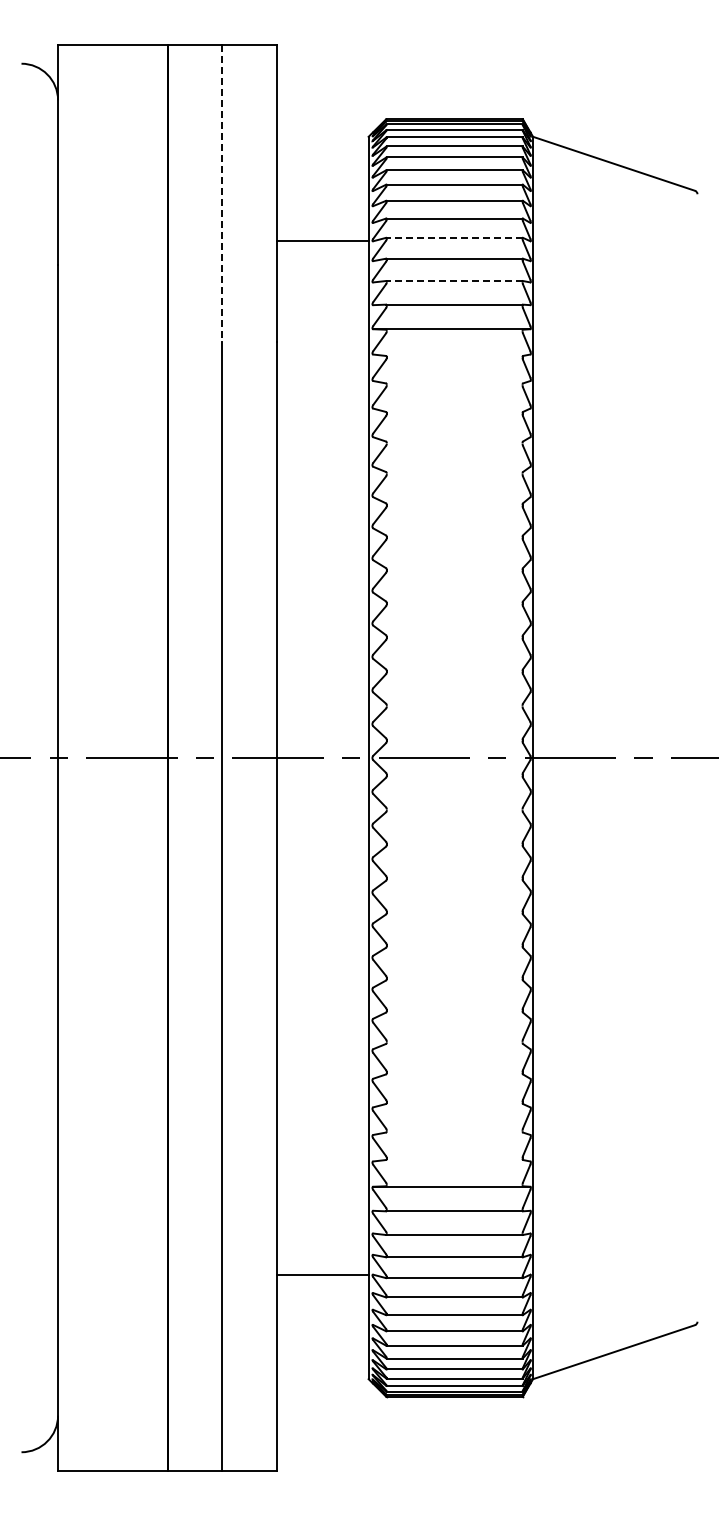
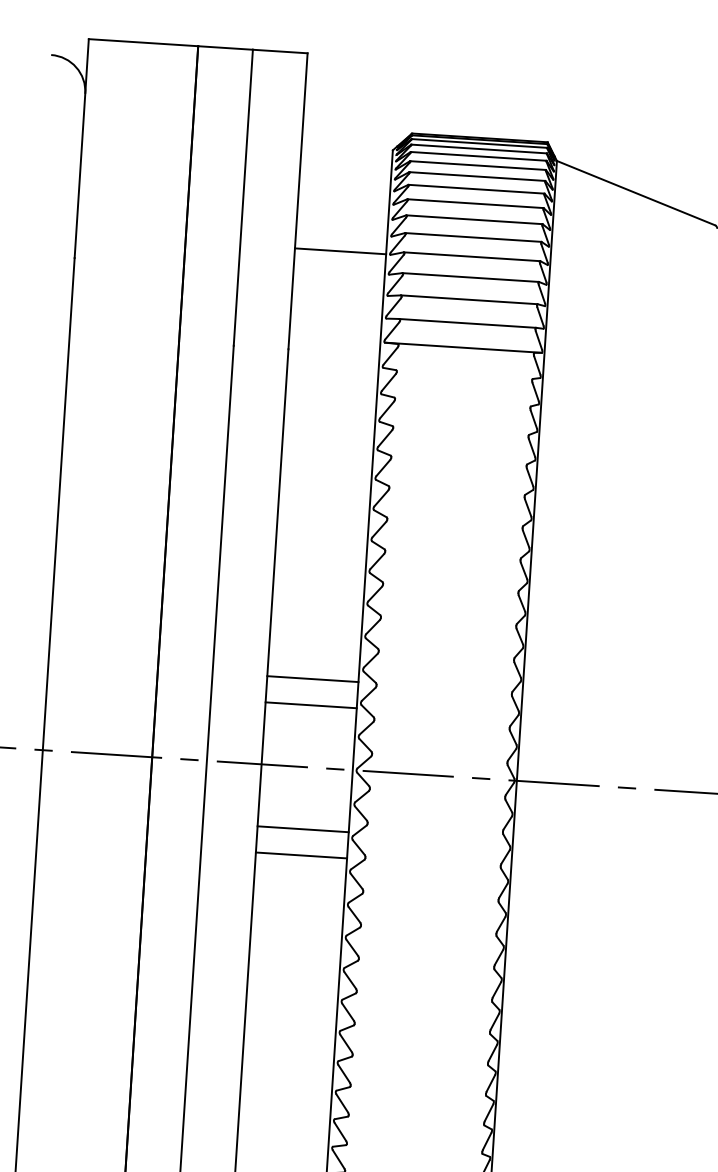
line: (222, 194) -> (243, 198), dashed -> solid
line: (454, 237) -> (472, 256), dashed -> solid
line: (454, 281) -> (469, 300), dashed -> solid
line: (322, 669) -> (312, 678), added
line: (322, 695) -> (310, 704), added
line: (322, 820) -> (302, 829), added
line: (322, 846) -> (301, 855), added

